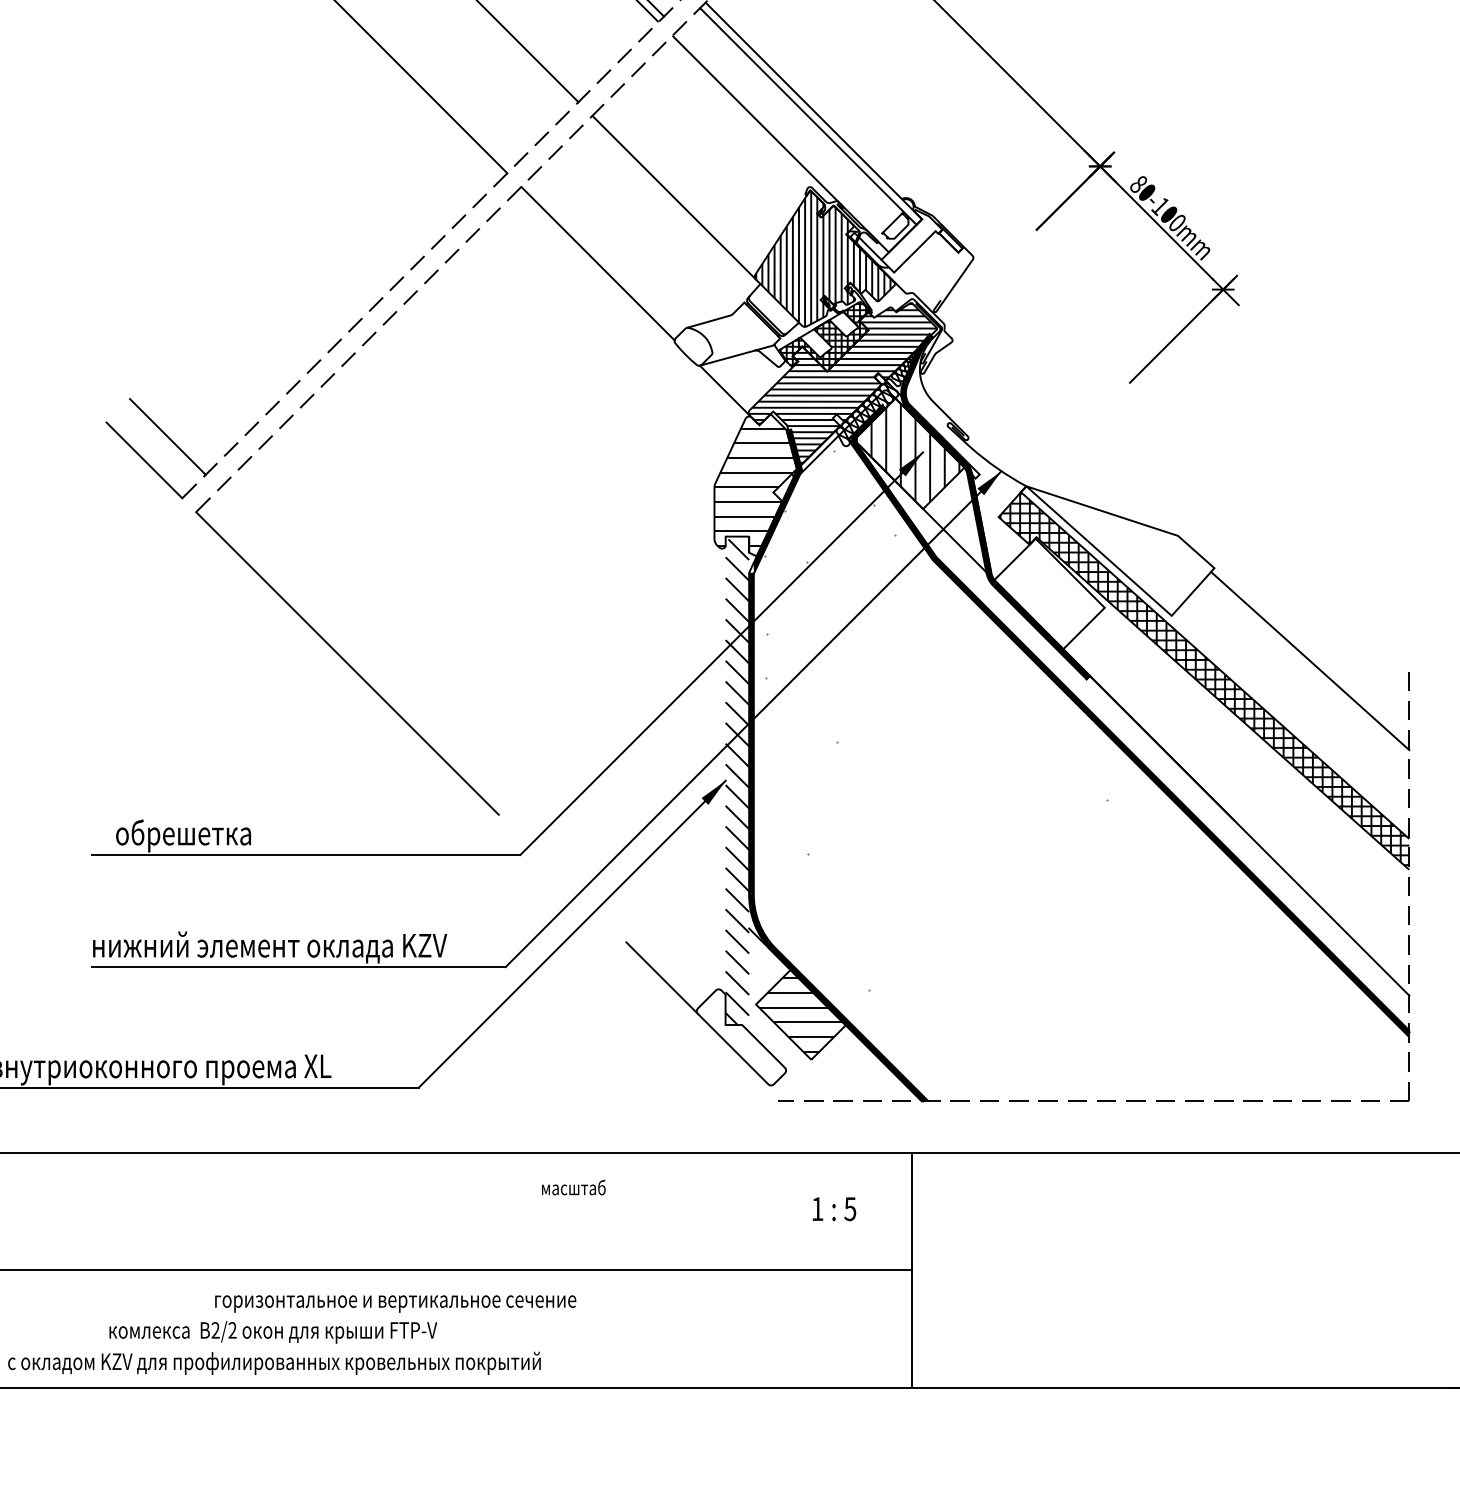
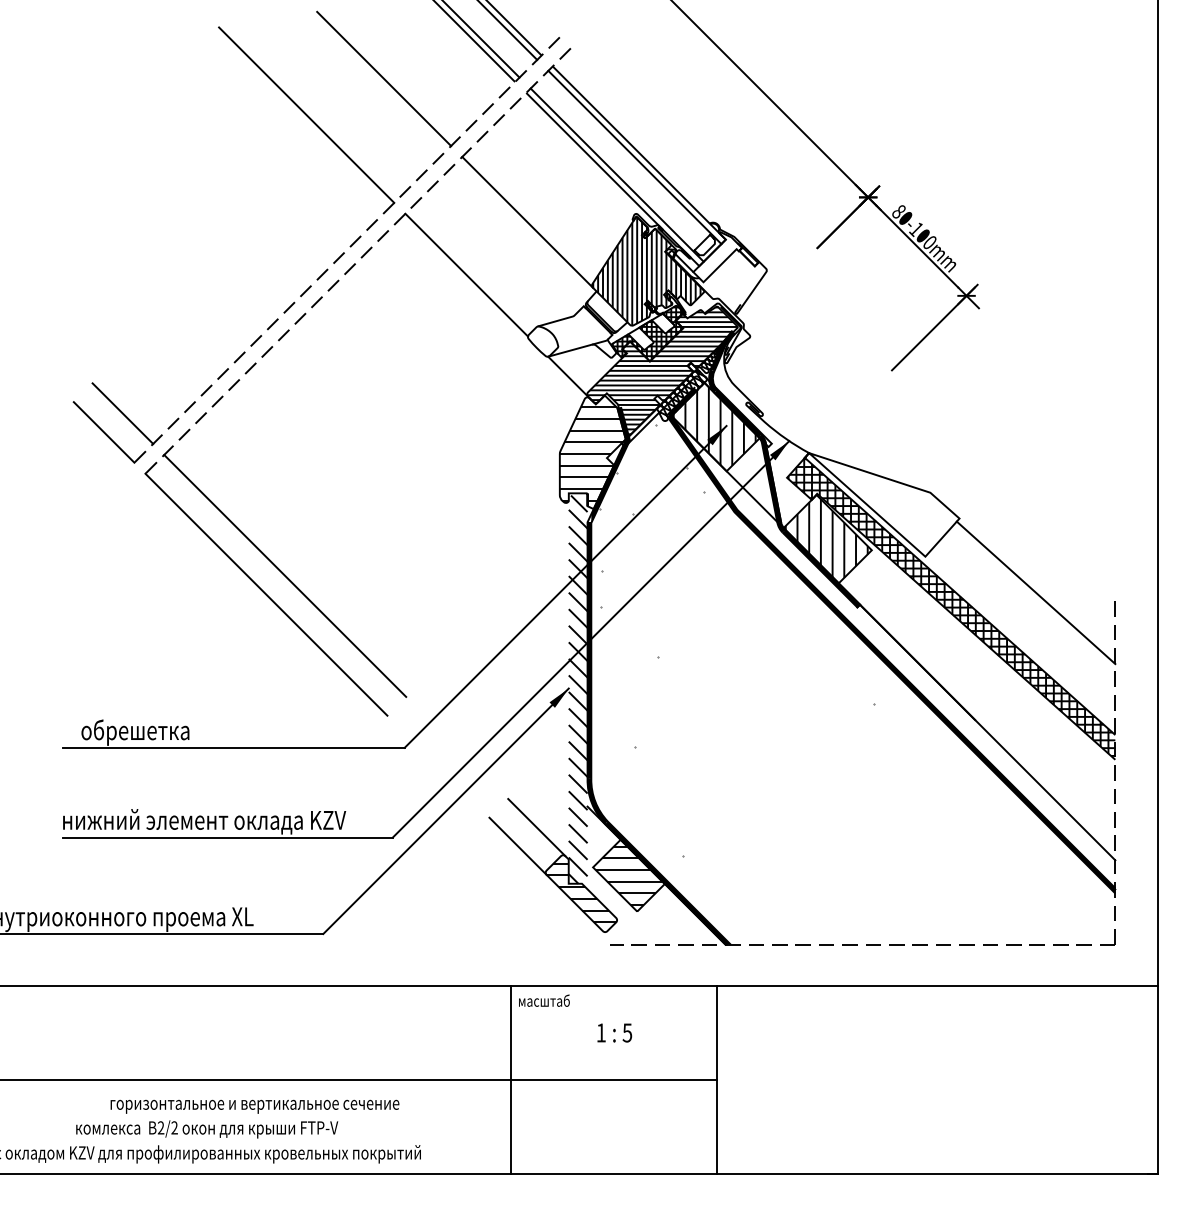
line: (785, 137) -> (616, 174), added
hatch: (1048, 593) -> (826, 538), added
line: (371, 639) -> (285, 575), added
line: (685, 954) -> (536, 827), added
hatch: (741, 1035) -> (581, 892), added
text: (573, 1187) -> (544, 1000), moved
text: (834, 1208) -> (614, 1032), moved
line: (653, 1269) -> (511, 1079), added
text: (395, 1303) -> (254, 1106), moved

